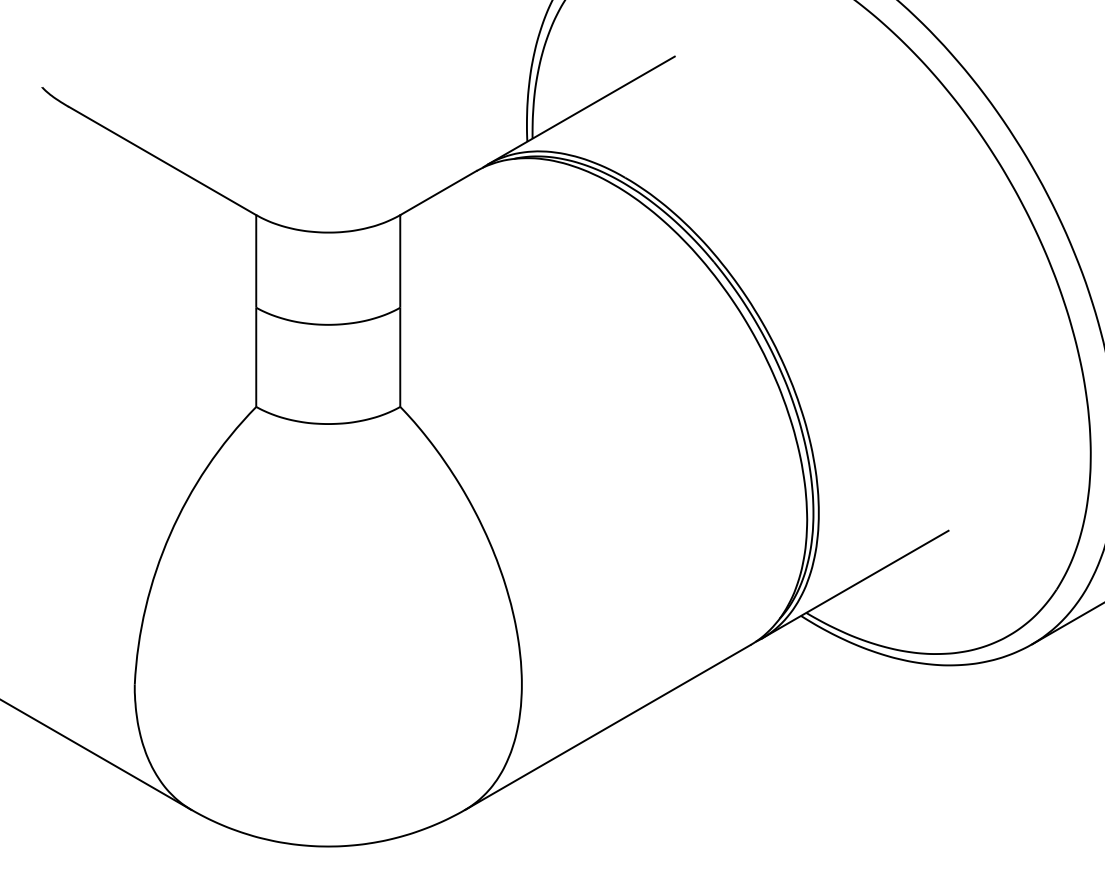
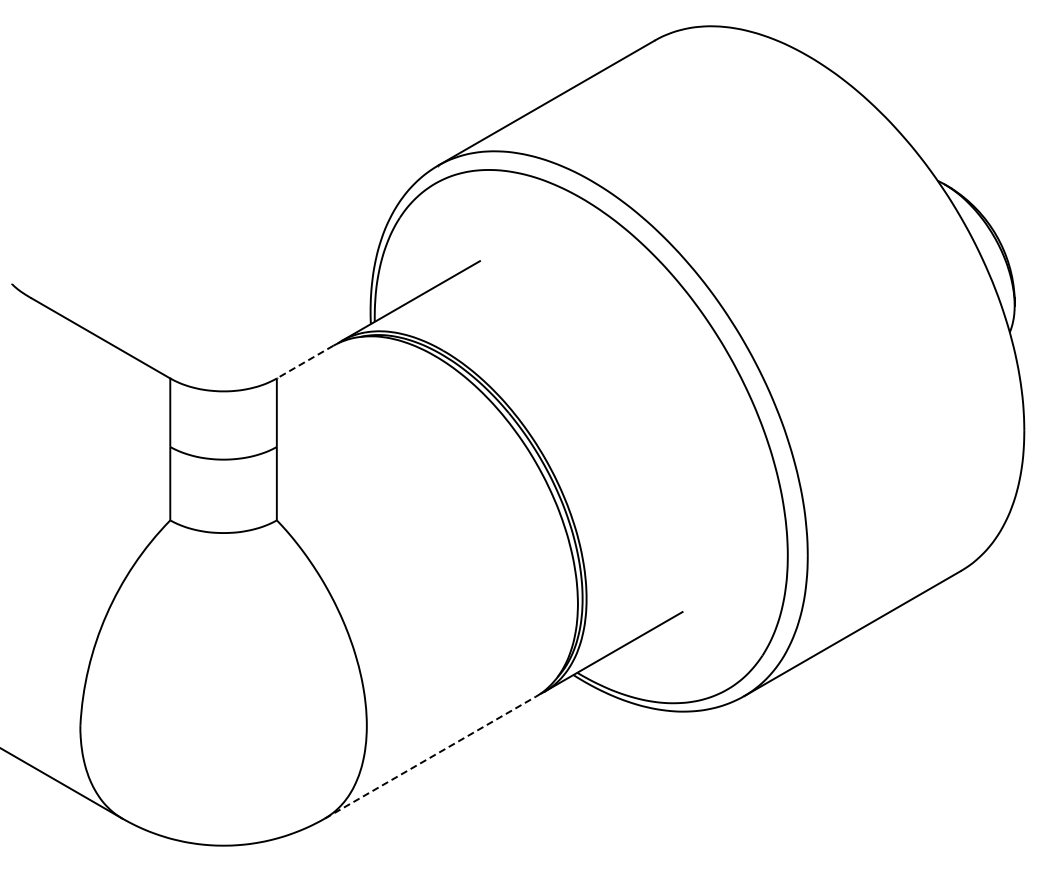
line: (438, 193) -> (305, 362), solid -> dashed
line: (607, 727) -> (430, 757), solid -> dashed

